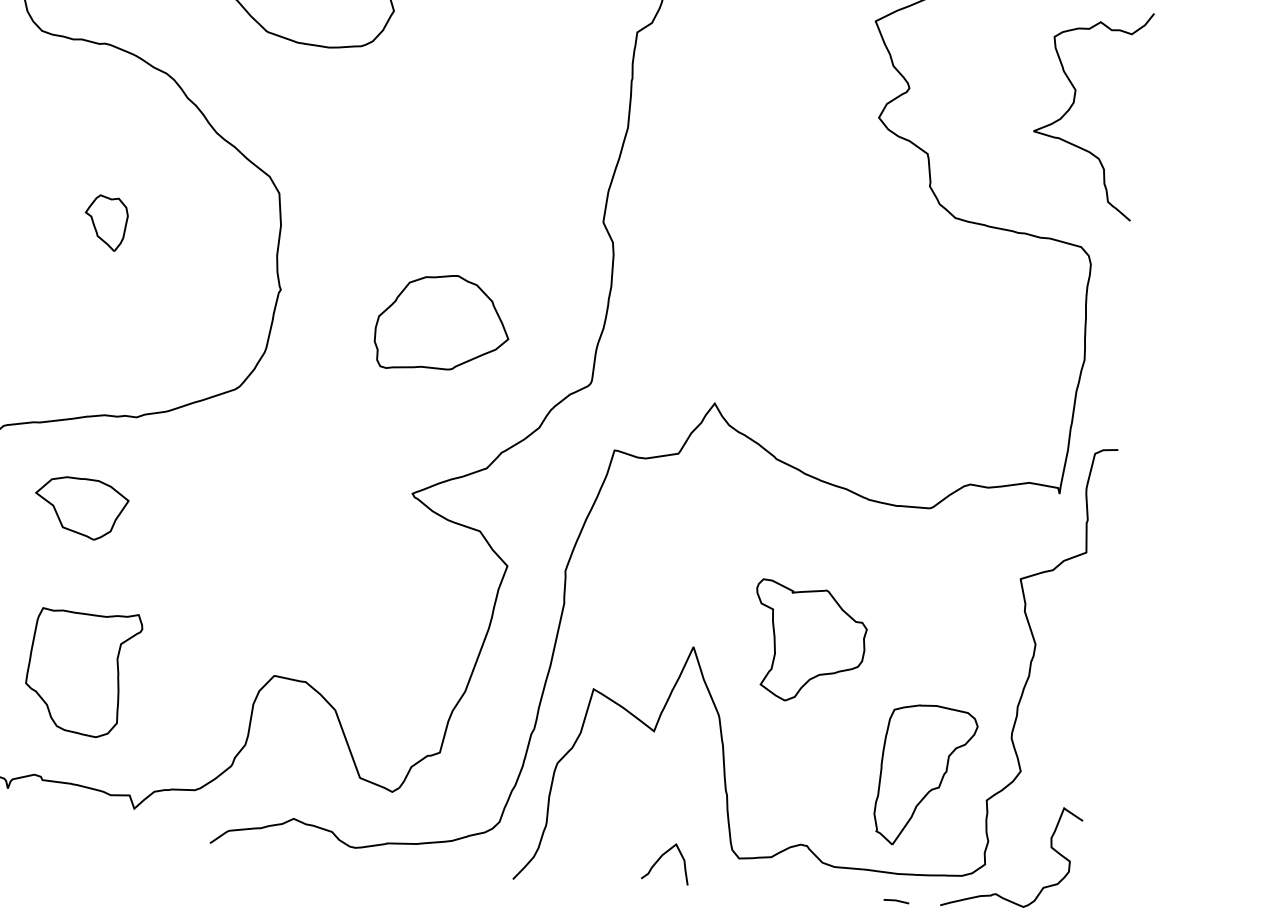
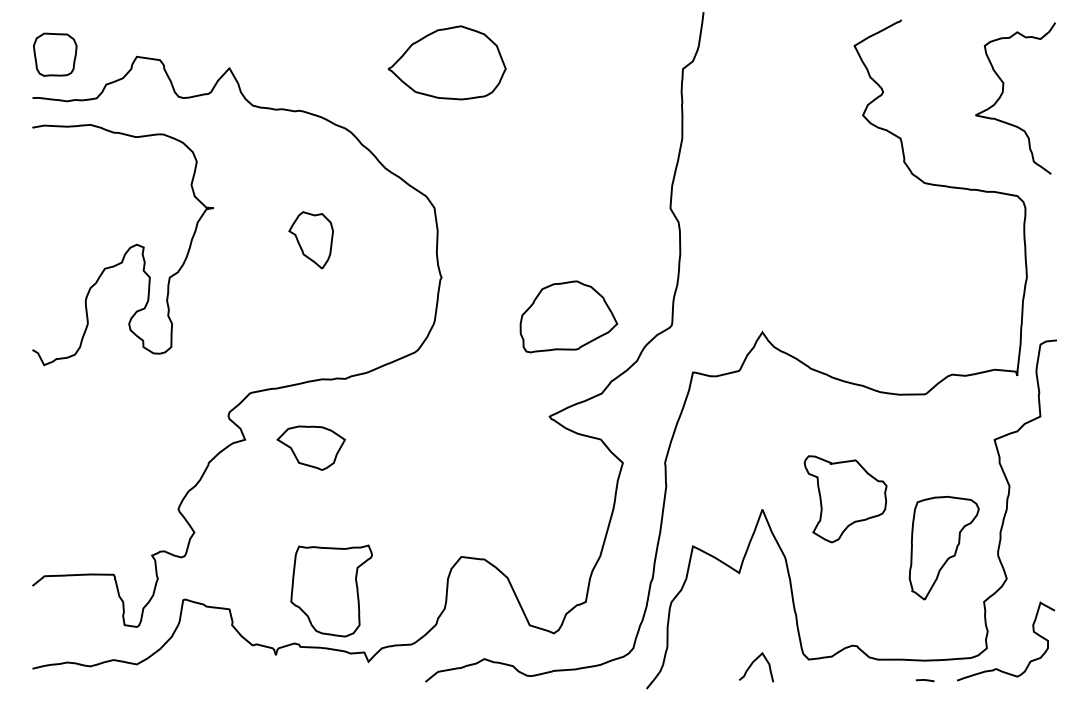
part: (105, 223) -> (310, 240), size x1.43
part: (442, 323) -> (568, 316), moved
part: (82, 672) -> (331, 590), moved
part: (924, 776) -> (943, 548), moved

